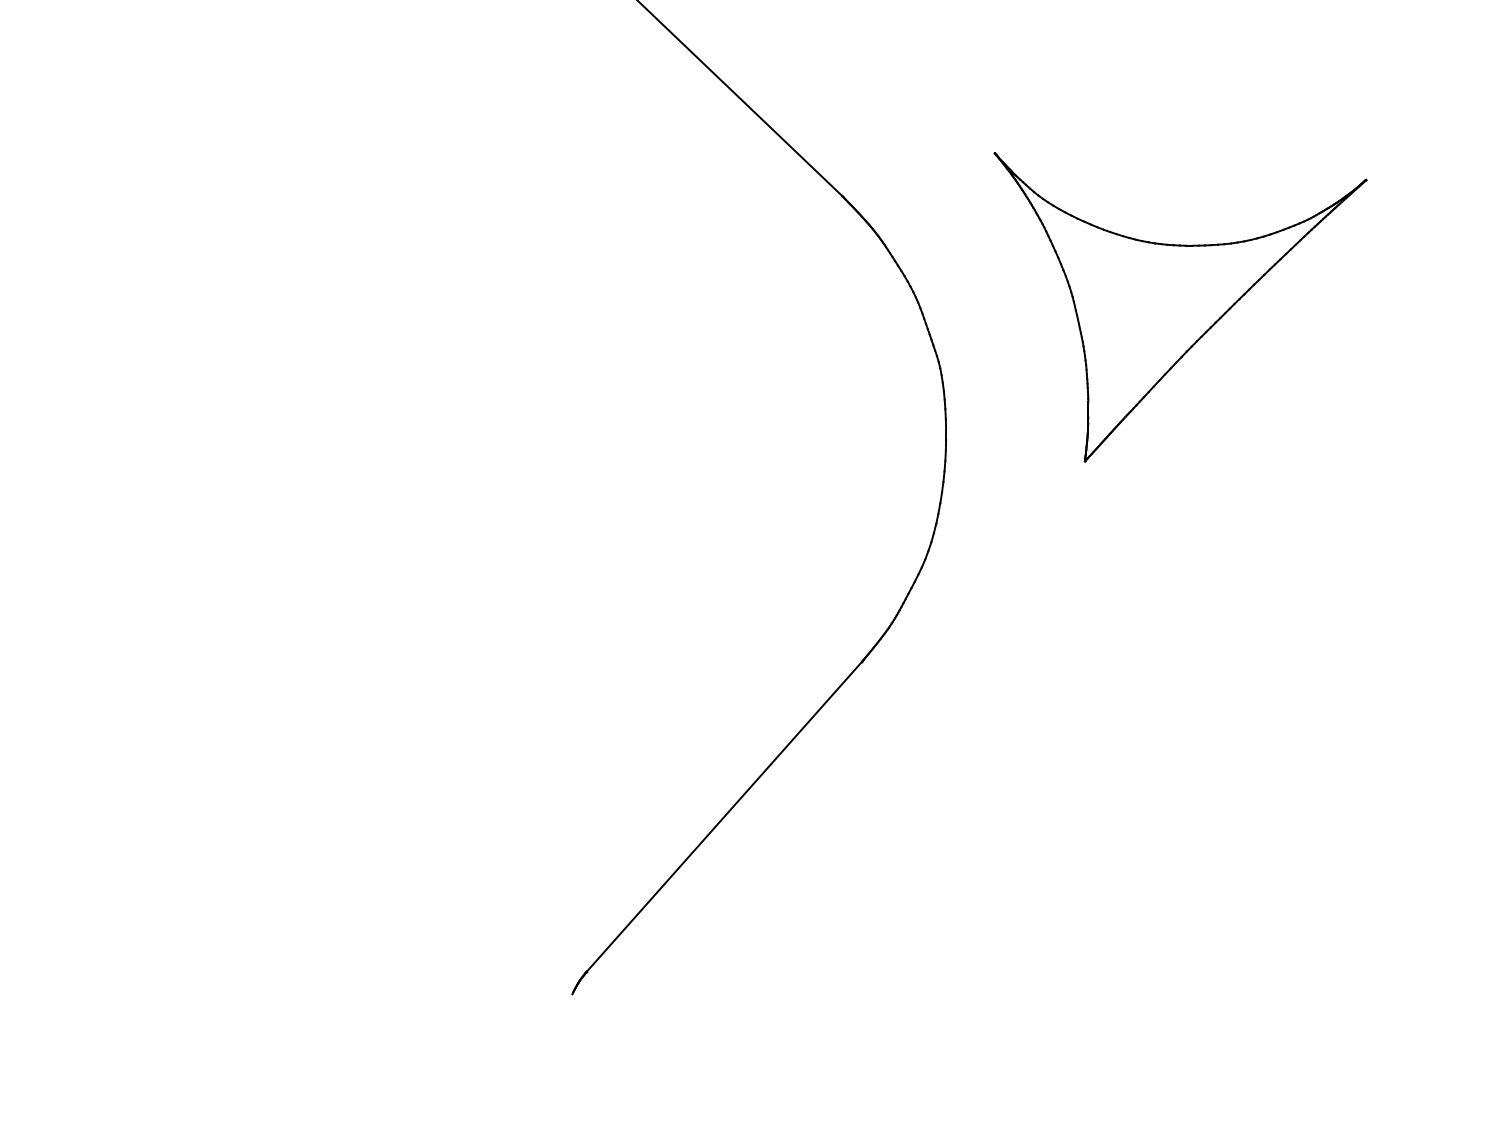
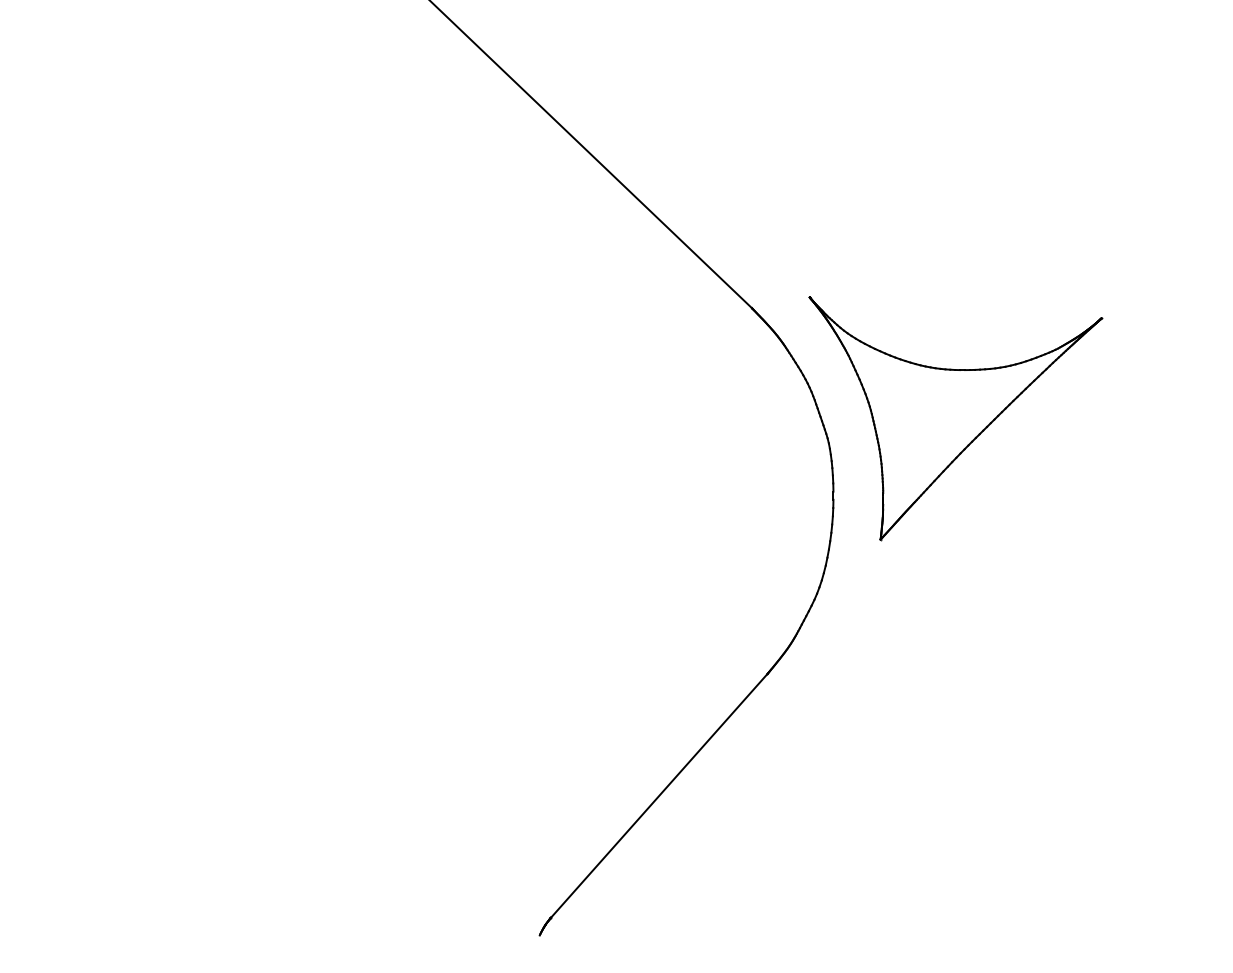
part: (1180, 307) -> (955, 418), moved

